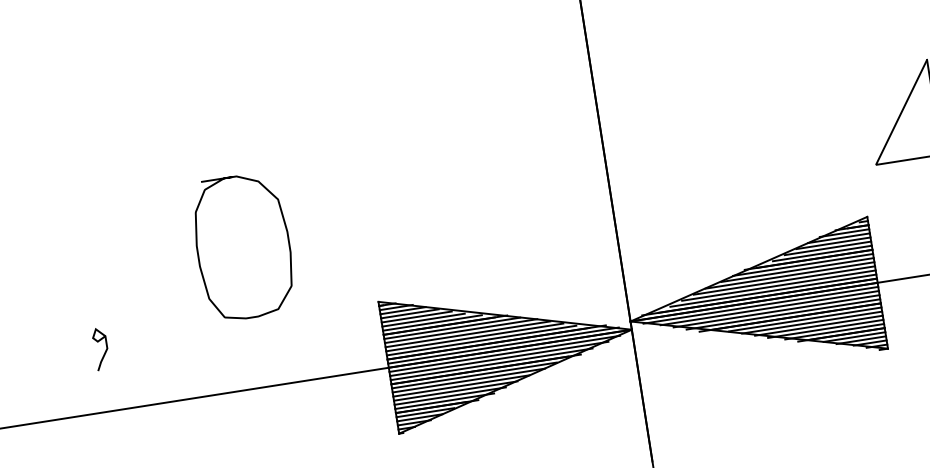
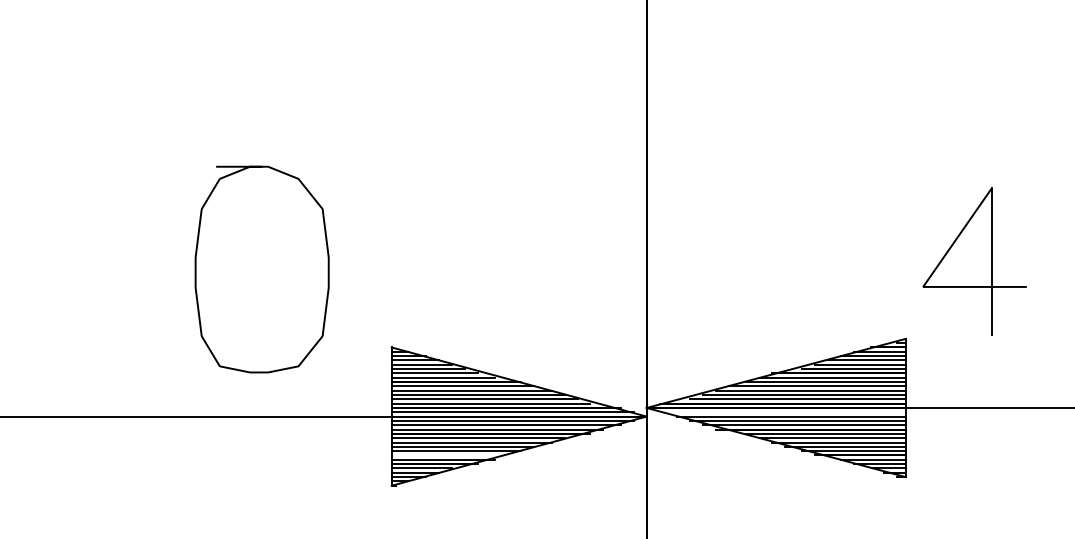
part: (242, 246) -> (261, 269), size x1.4
line: (760, 305) -> (782, 412), removed
curve: (104, 351) -> (103, 354), removed
line: (449, 396) -> (449, 455), removed

